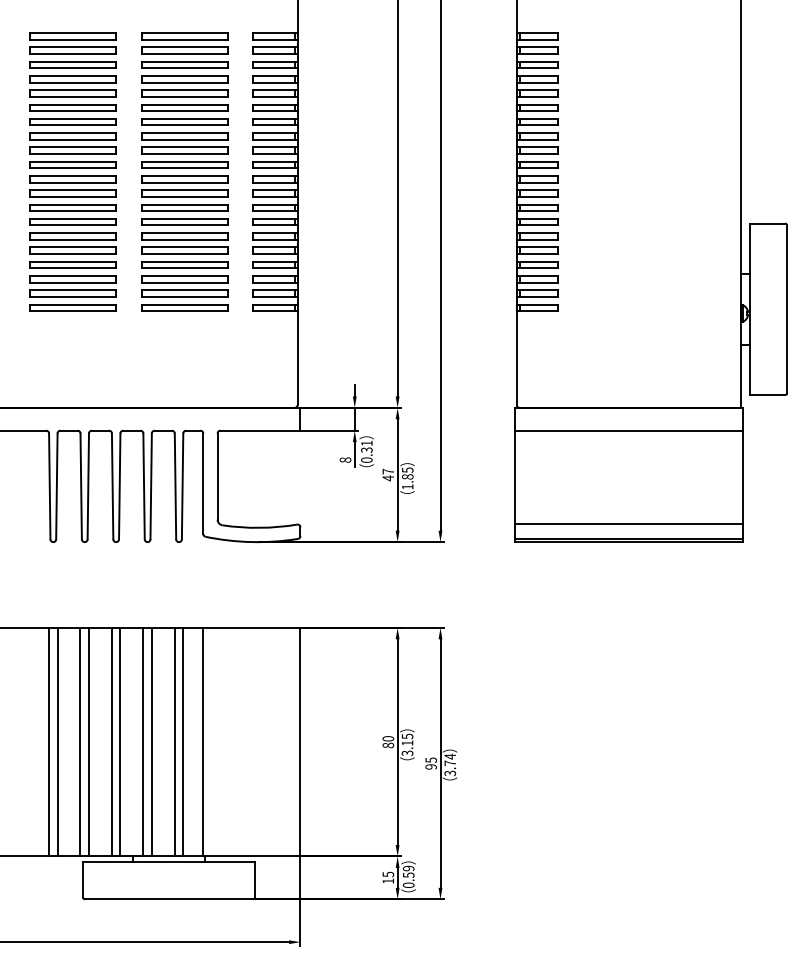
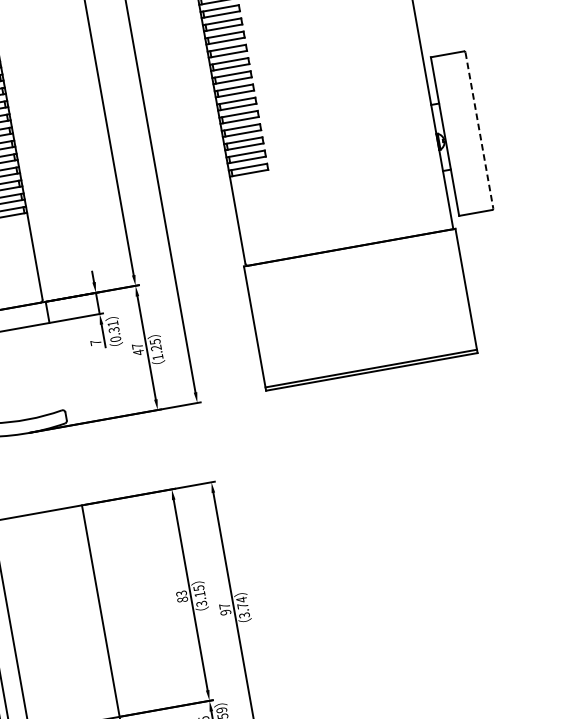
line: (786, 309) -> (479, 130), solid -> dashed
line: (628, 430) -> (352, 268), removed
text: (345, 459) -> (95, 342), 8 -> 7
text: (407, 476) -> (156, 347), 1.85 -> 1.25
line: (628, 524) -> (368, 355), removed
text: (388, 738) -> (181, 593), 80 -> 83
text: (431, 760) -> (225, 606), 95 -> 97

